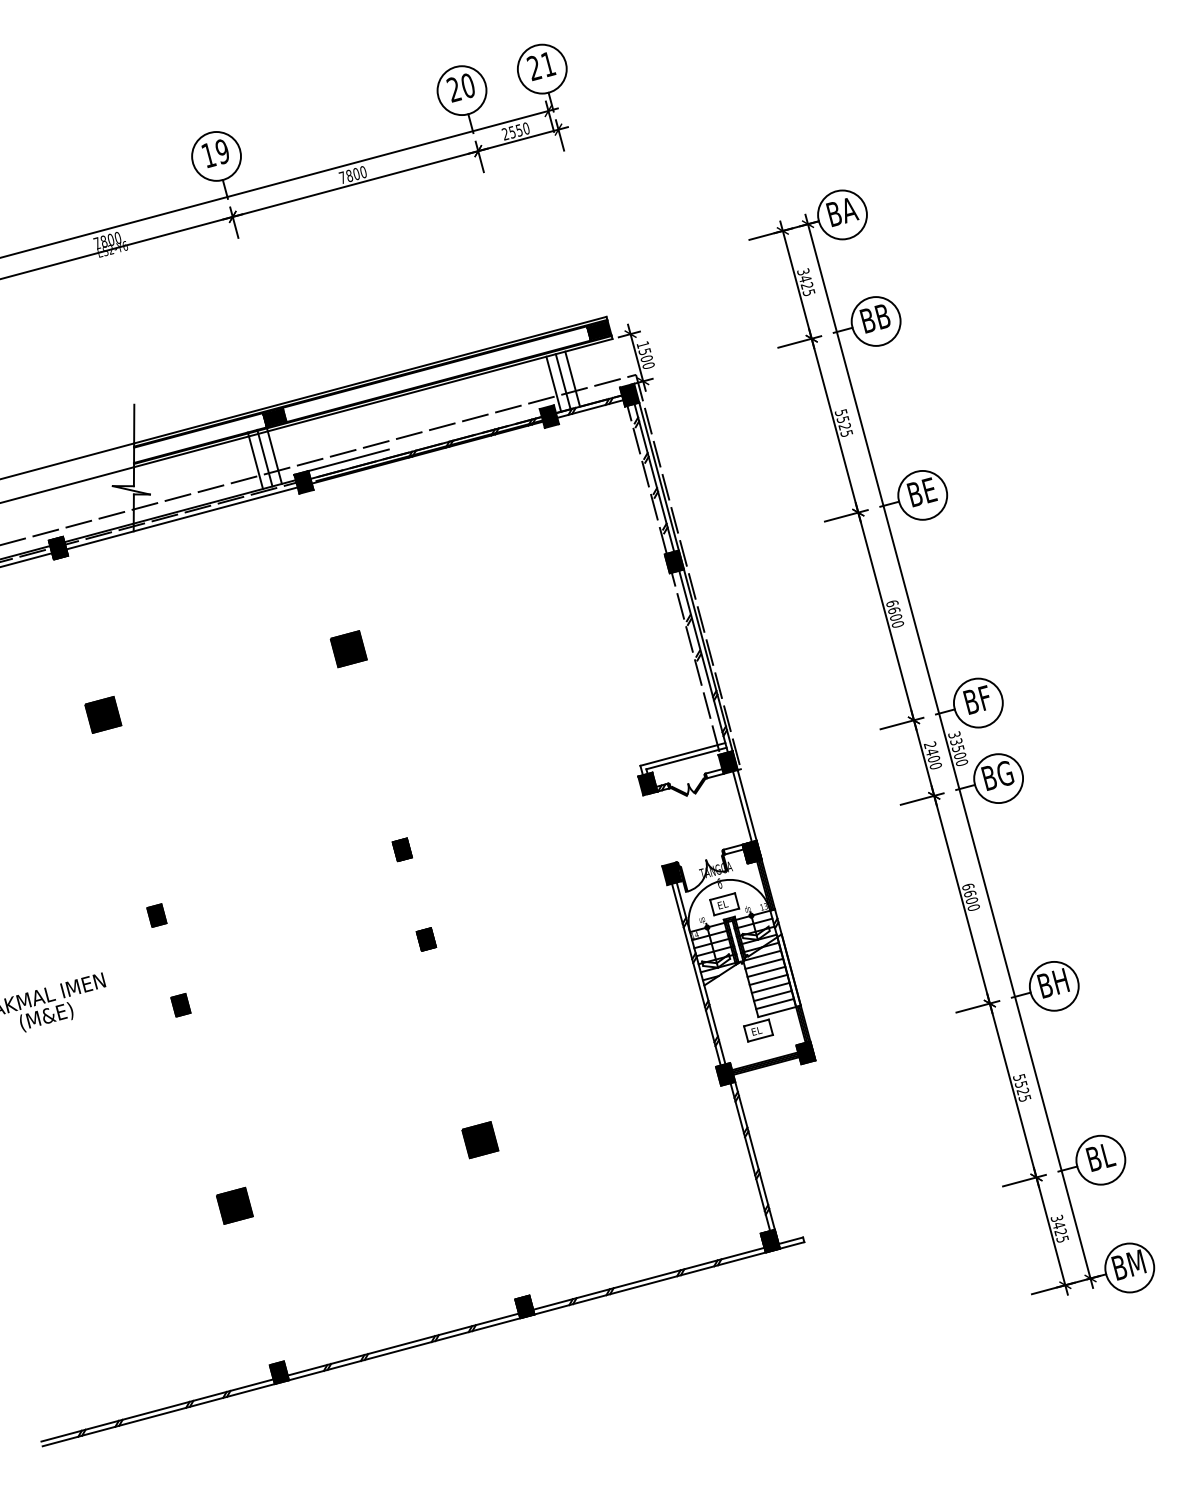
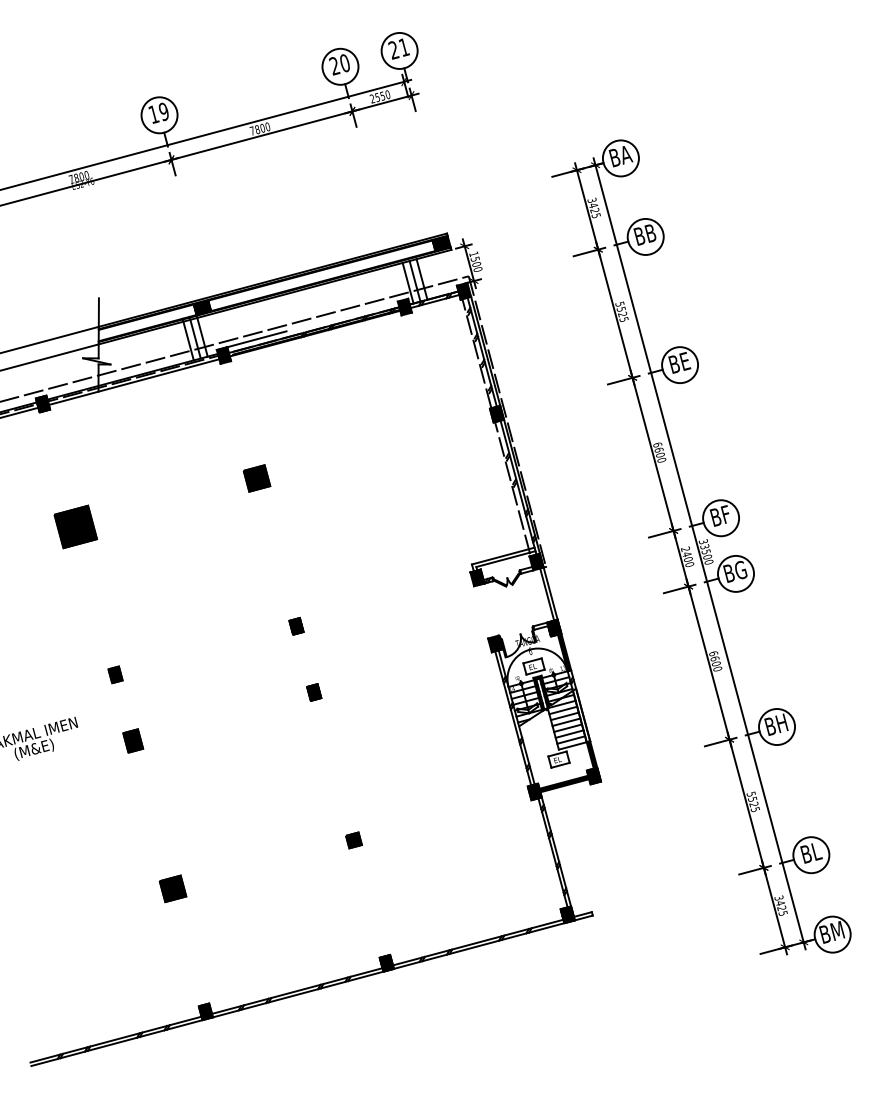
part: (103, 714) -> (76, 526), size x1.6
part: (181, 1004) -> (133, 740), size x1.4
part: (479, 1140) -> (353, 840), size x0.6

